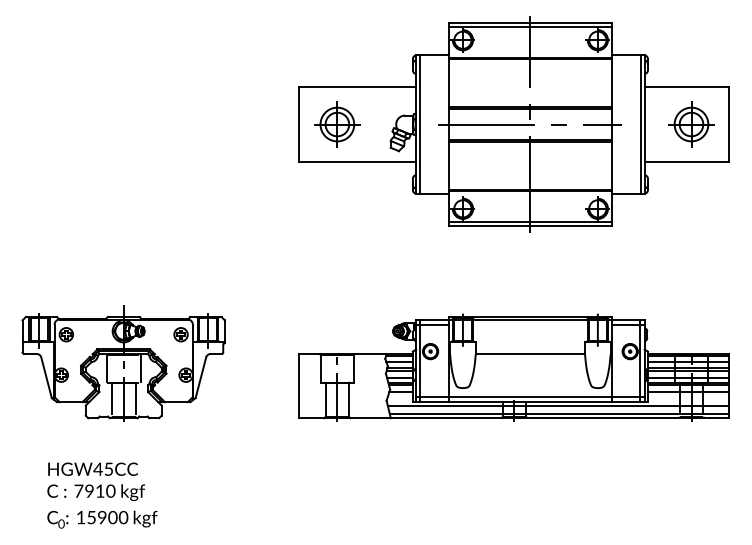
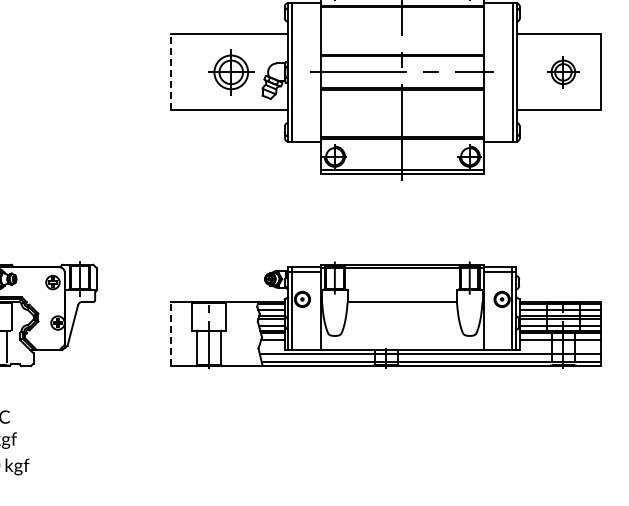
line: (299, 124) -> (171, 72), solid -> dashed
part: (337, 124) -> (231, 72), moved
part: (691, 124) -> (563, 72), size x0.7
line: (299, 385) -> (171, 333), solid -> dashed
line: (530, 397) -> (402, 345), removed

